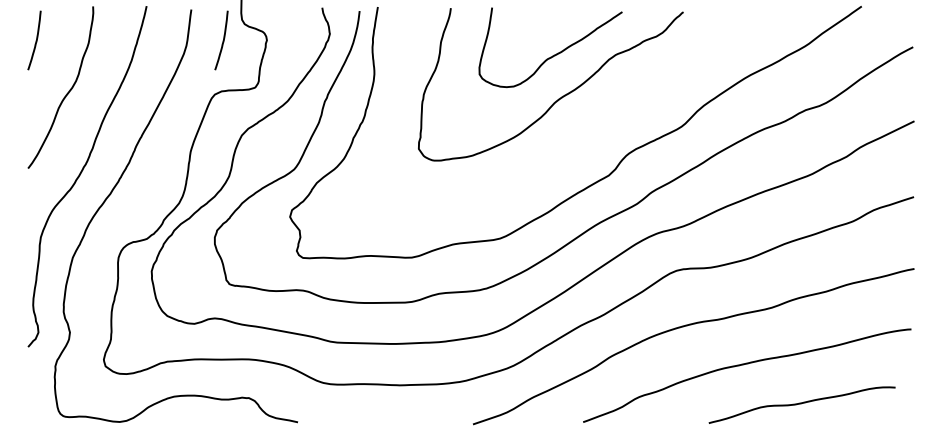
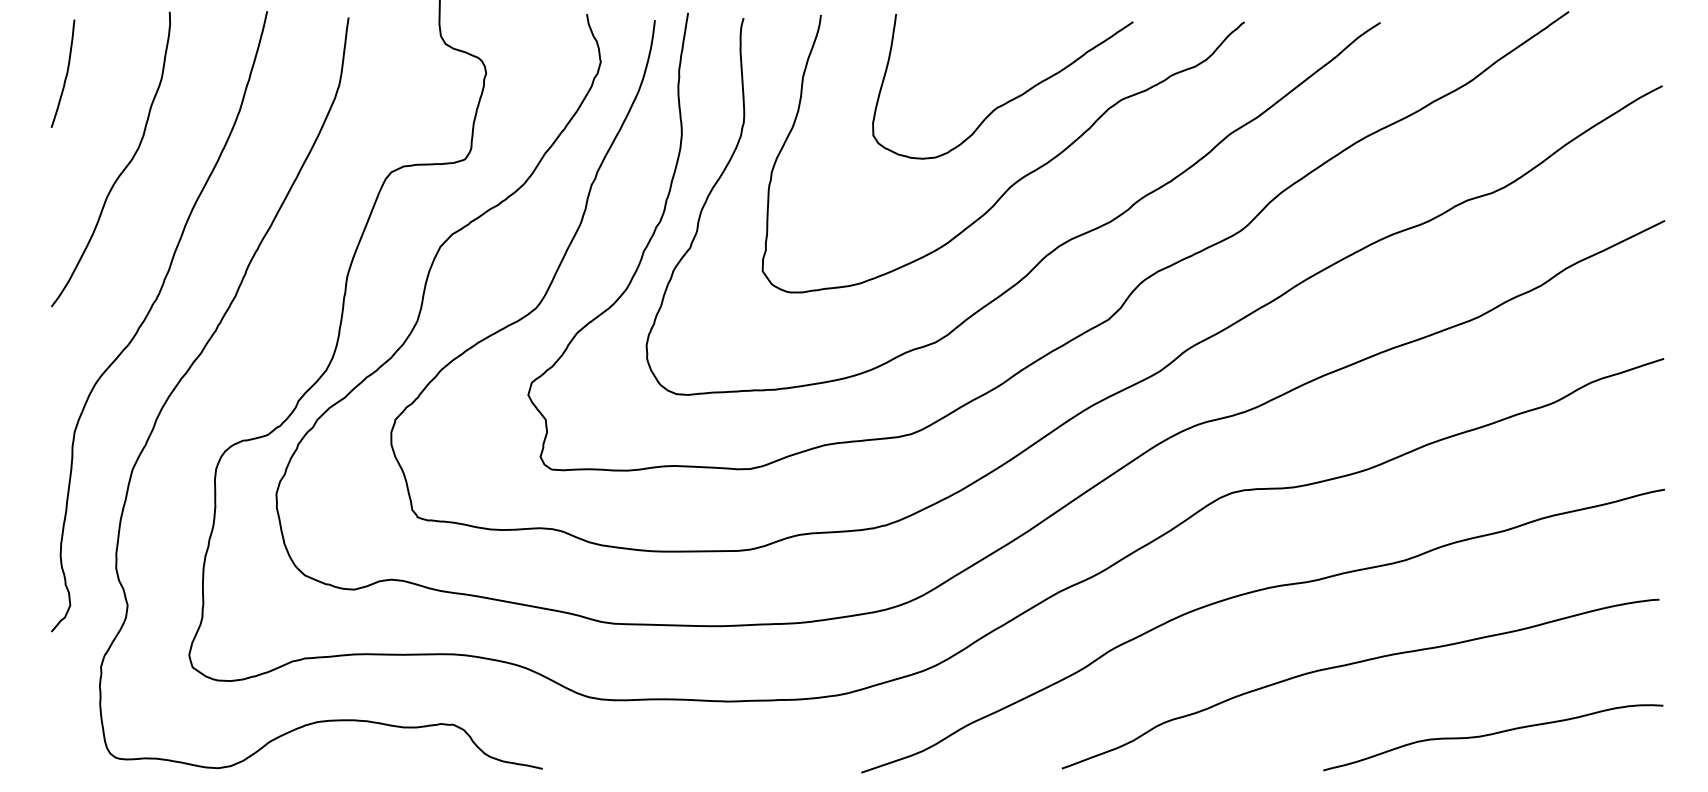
curve: (222, 40) -> (405, 73), removed
curve: (575, 138) -> (1047, 252), added
curve: (801, 404) -> (1492, 736), moved

